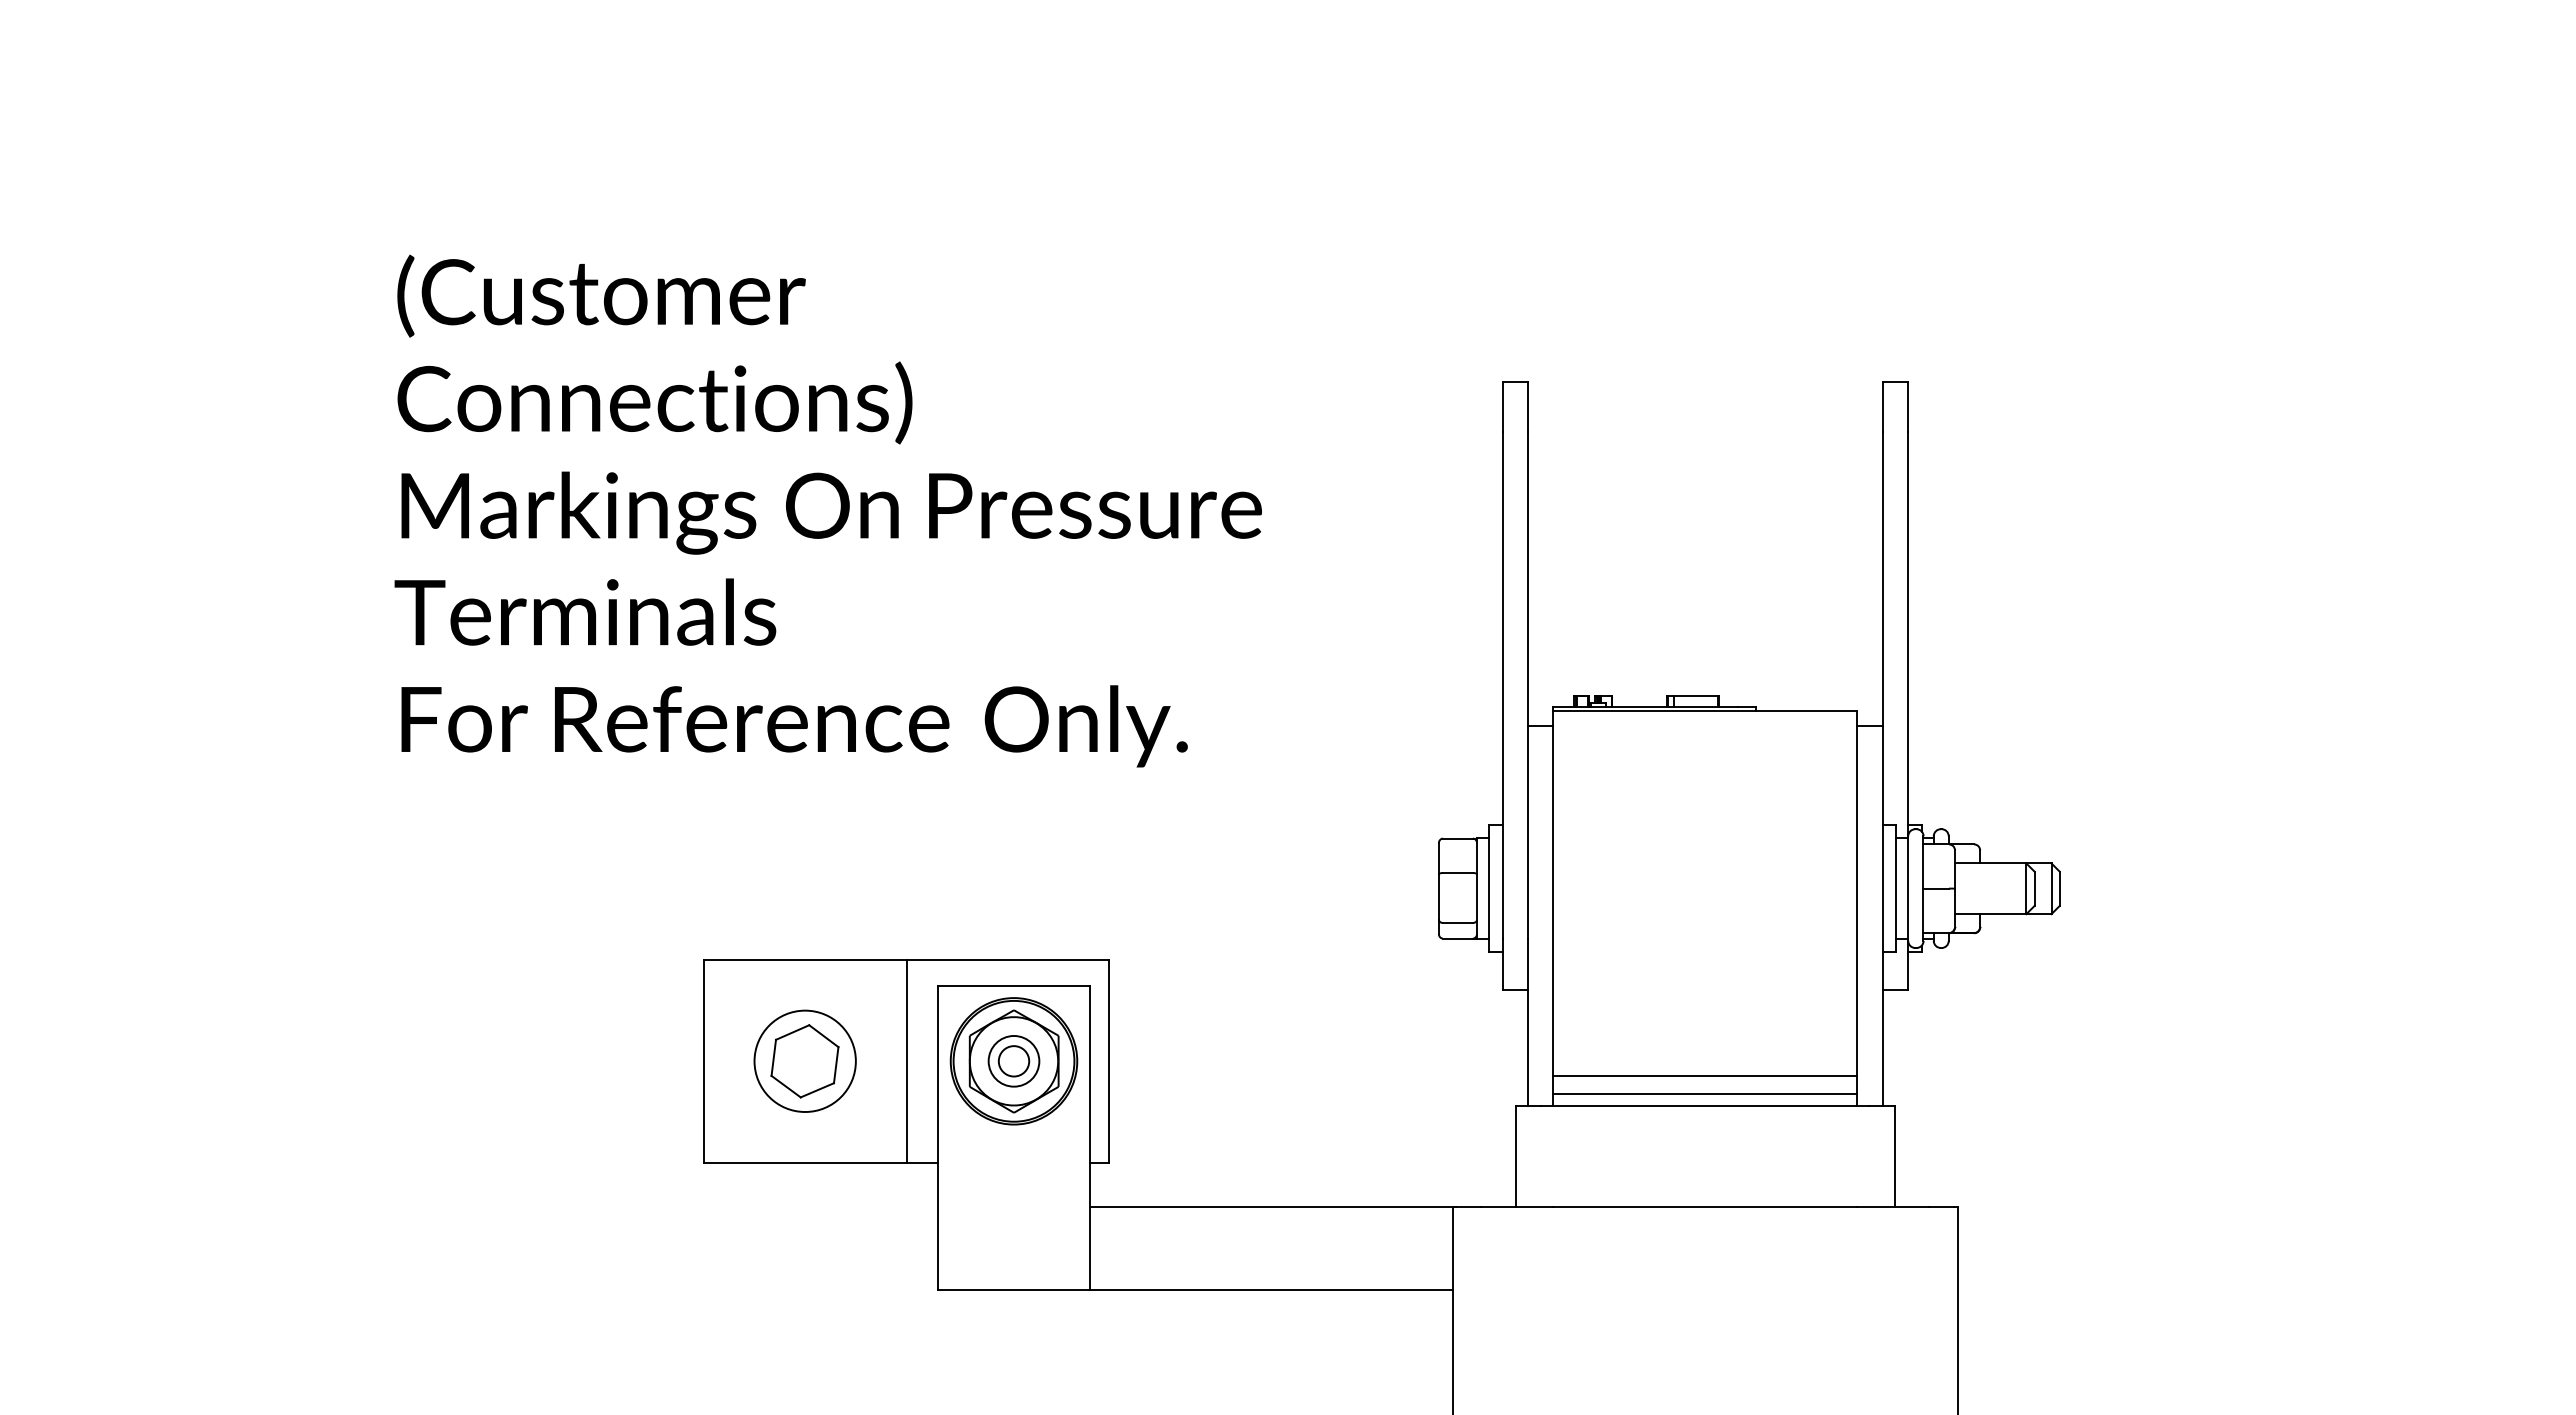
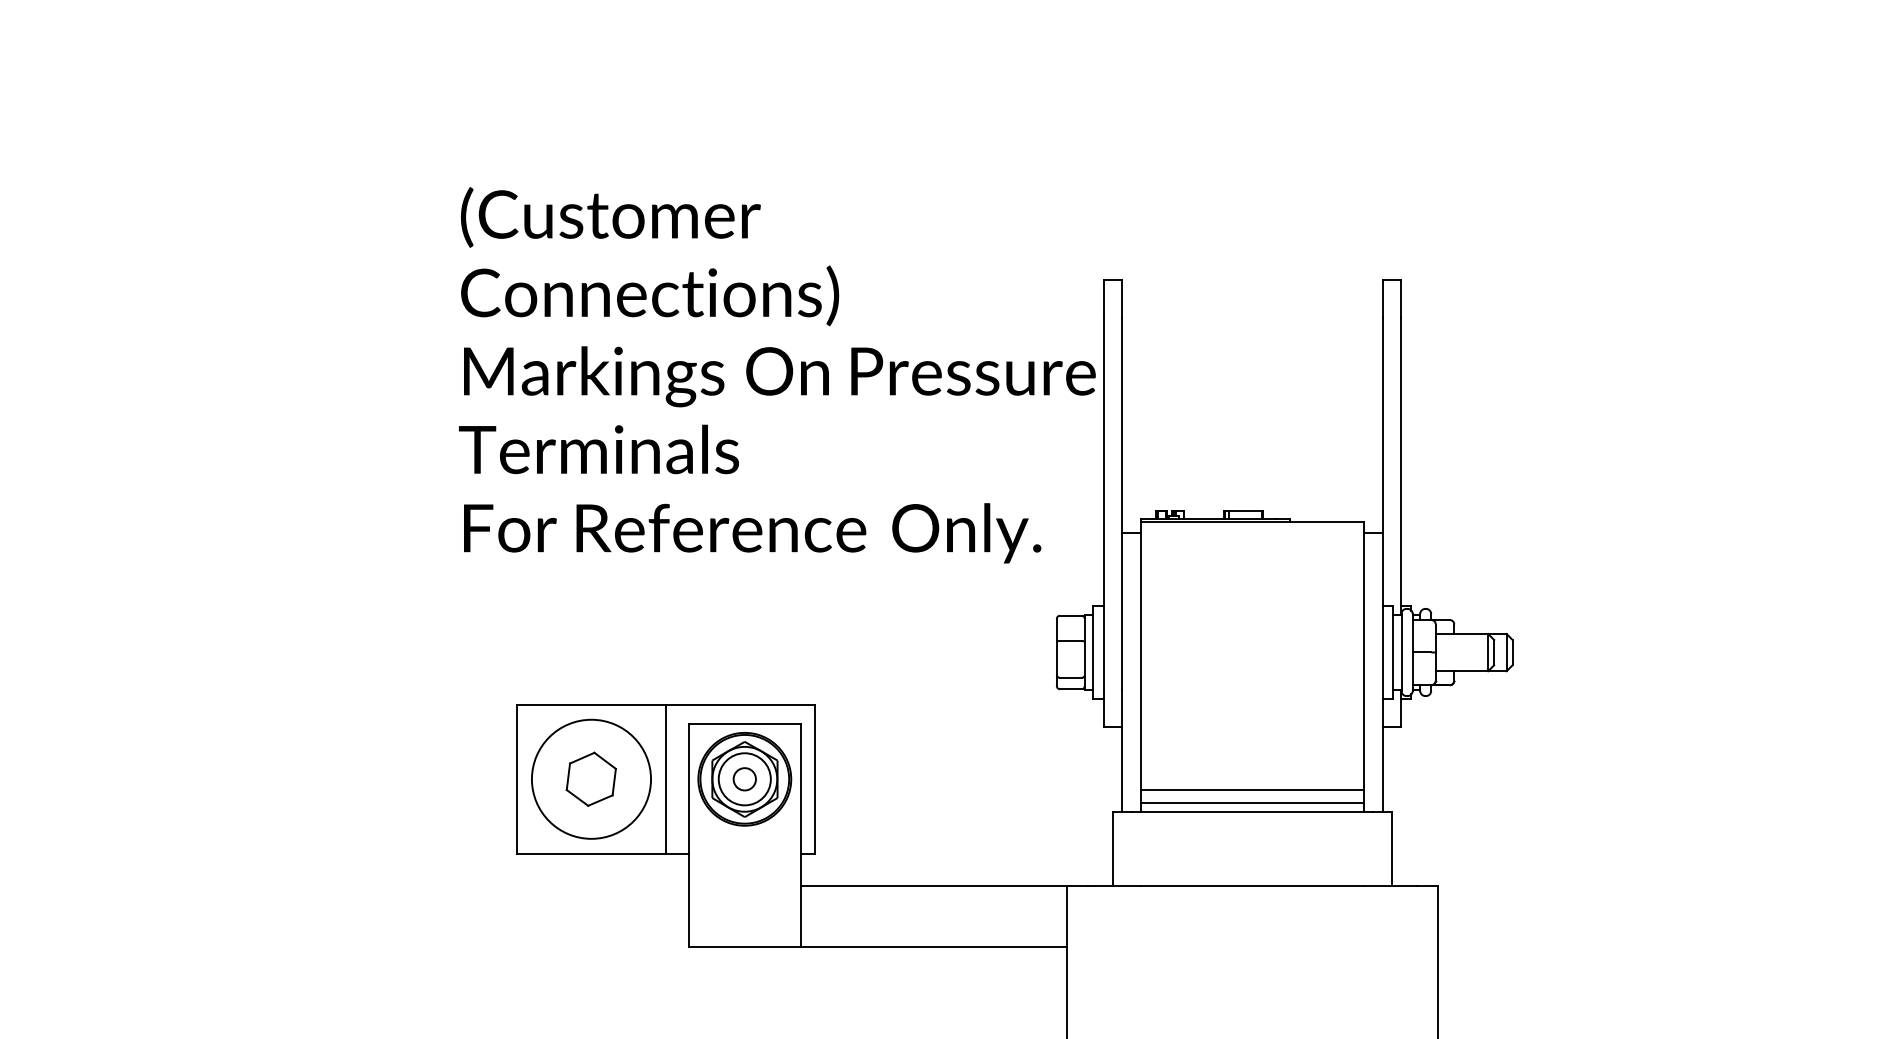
text: (827, 510) -> (776, 374), moved
circle: (1013, 1060) -> (744, 778), size x1.4
circle: (804, 1061) -> (590, 779), size x1.6

